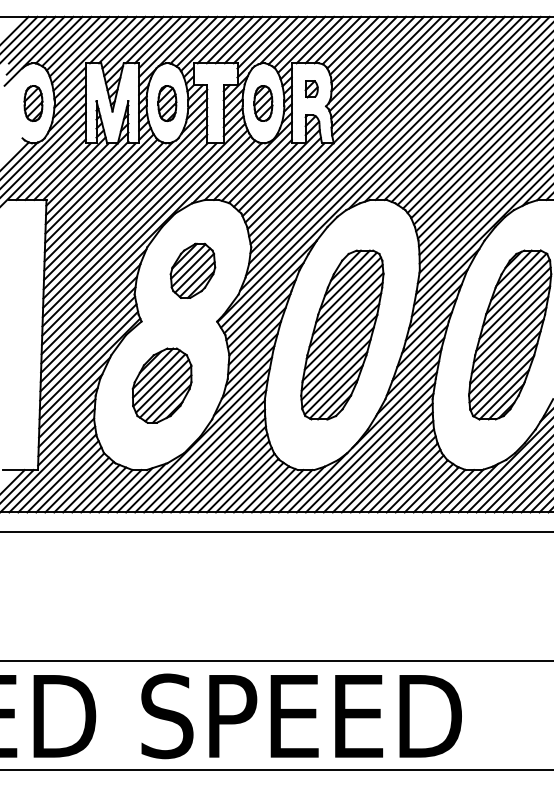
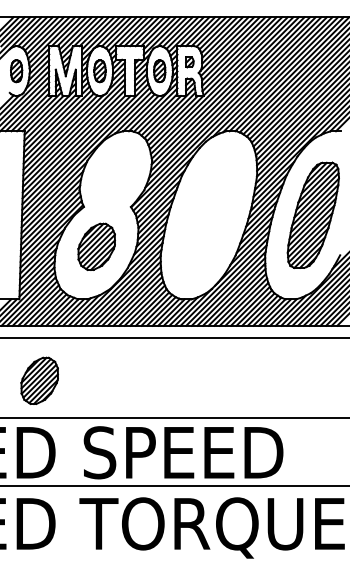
part: (192, 271) -> (115, 175), removed
part: (341, 333) -> (208, 214), removed
part: (70, 600) -> (39, 380), added

